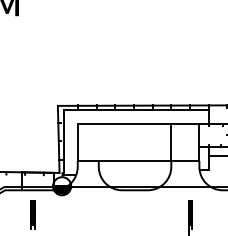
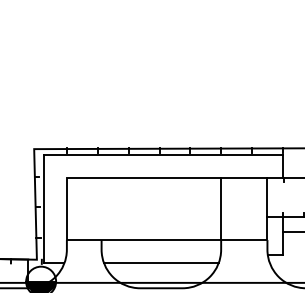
line: (134, 175) -> (160, 263), added

